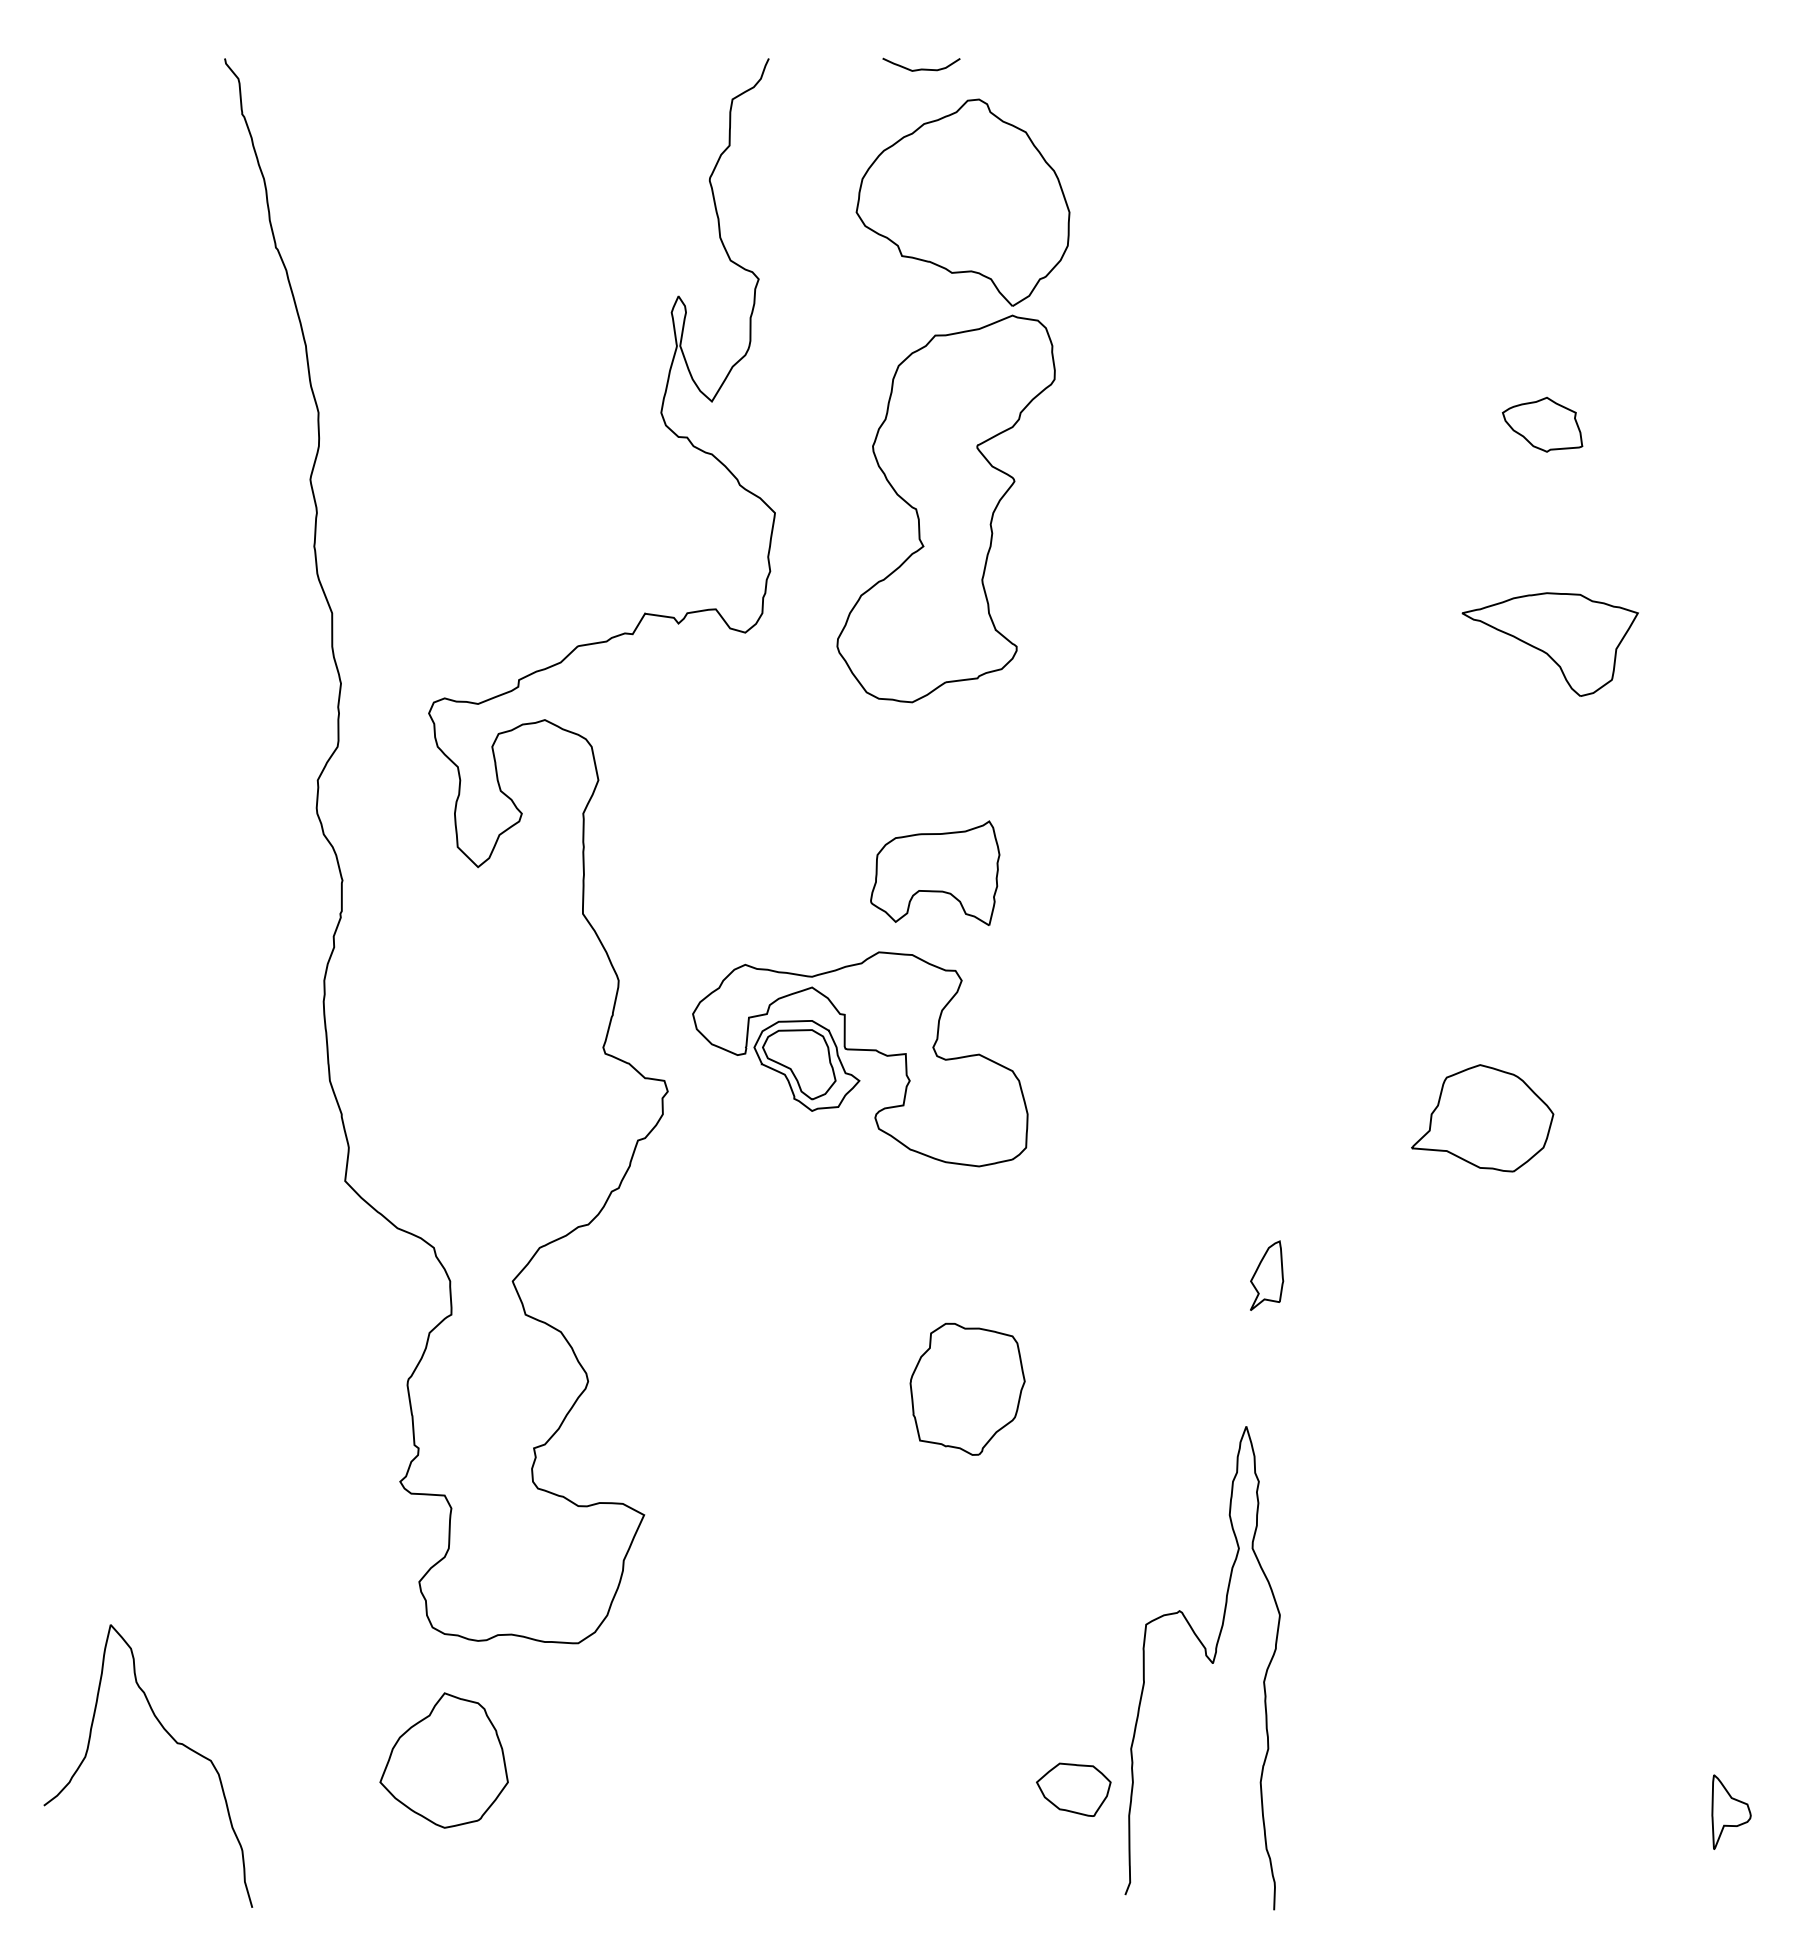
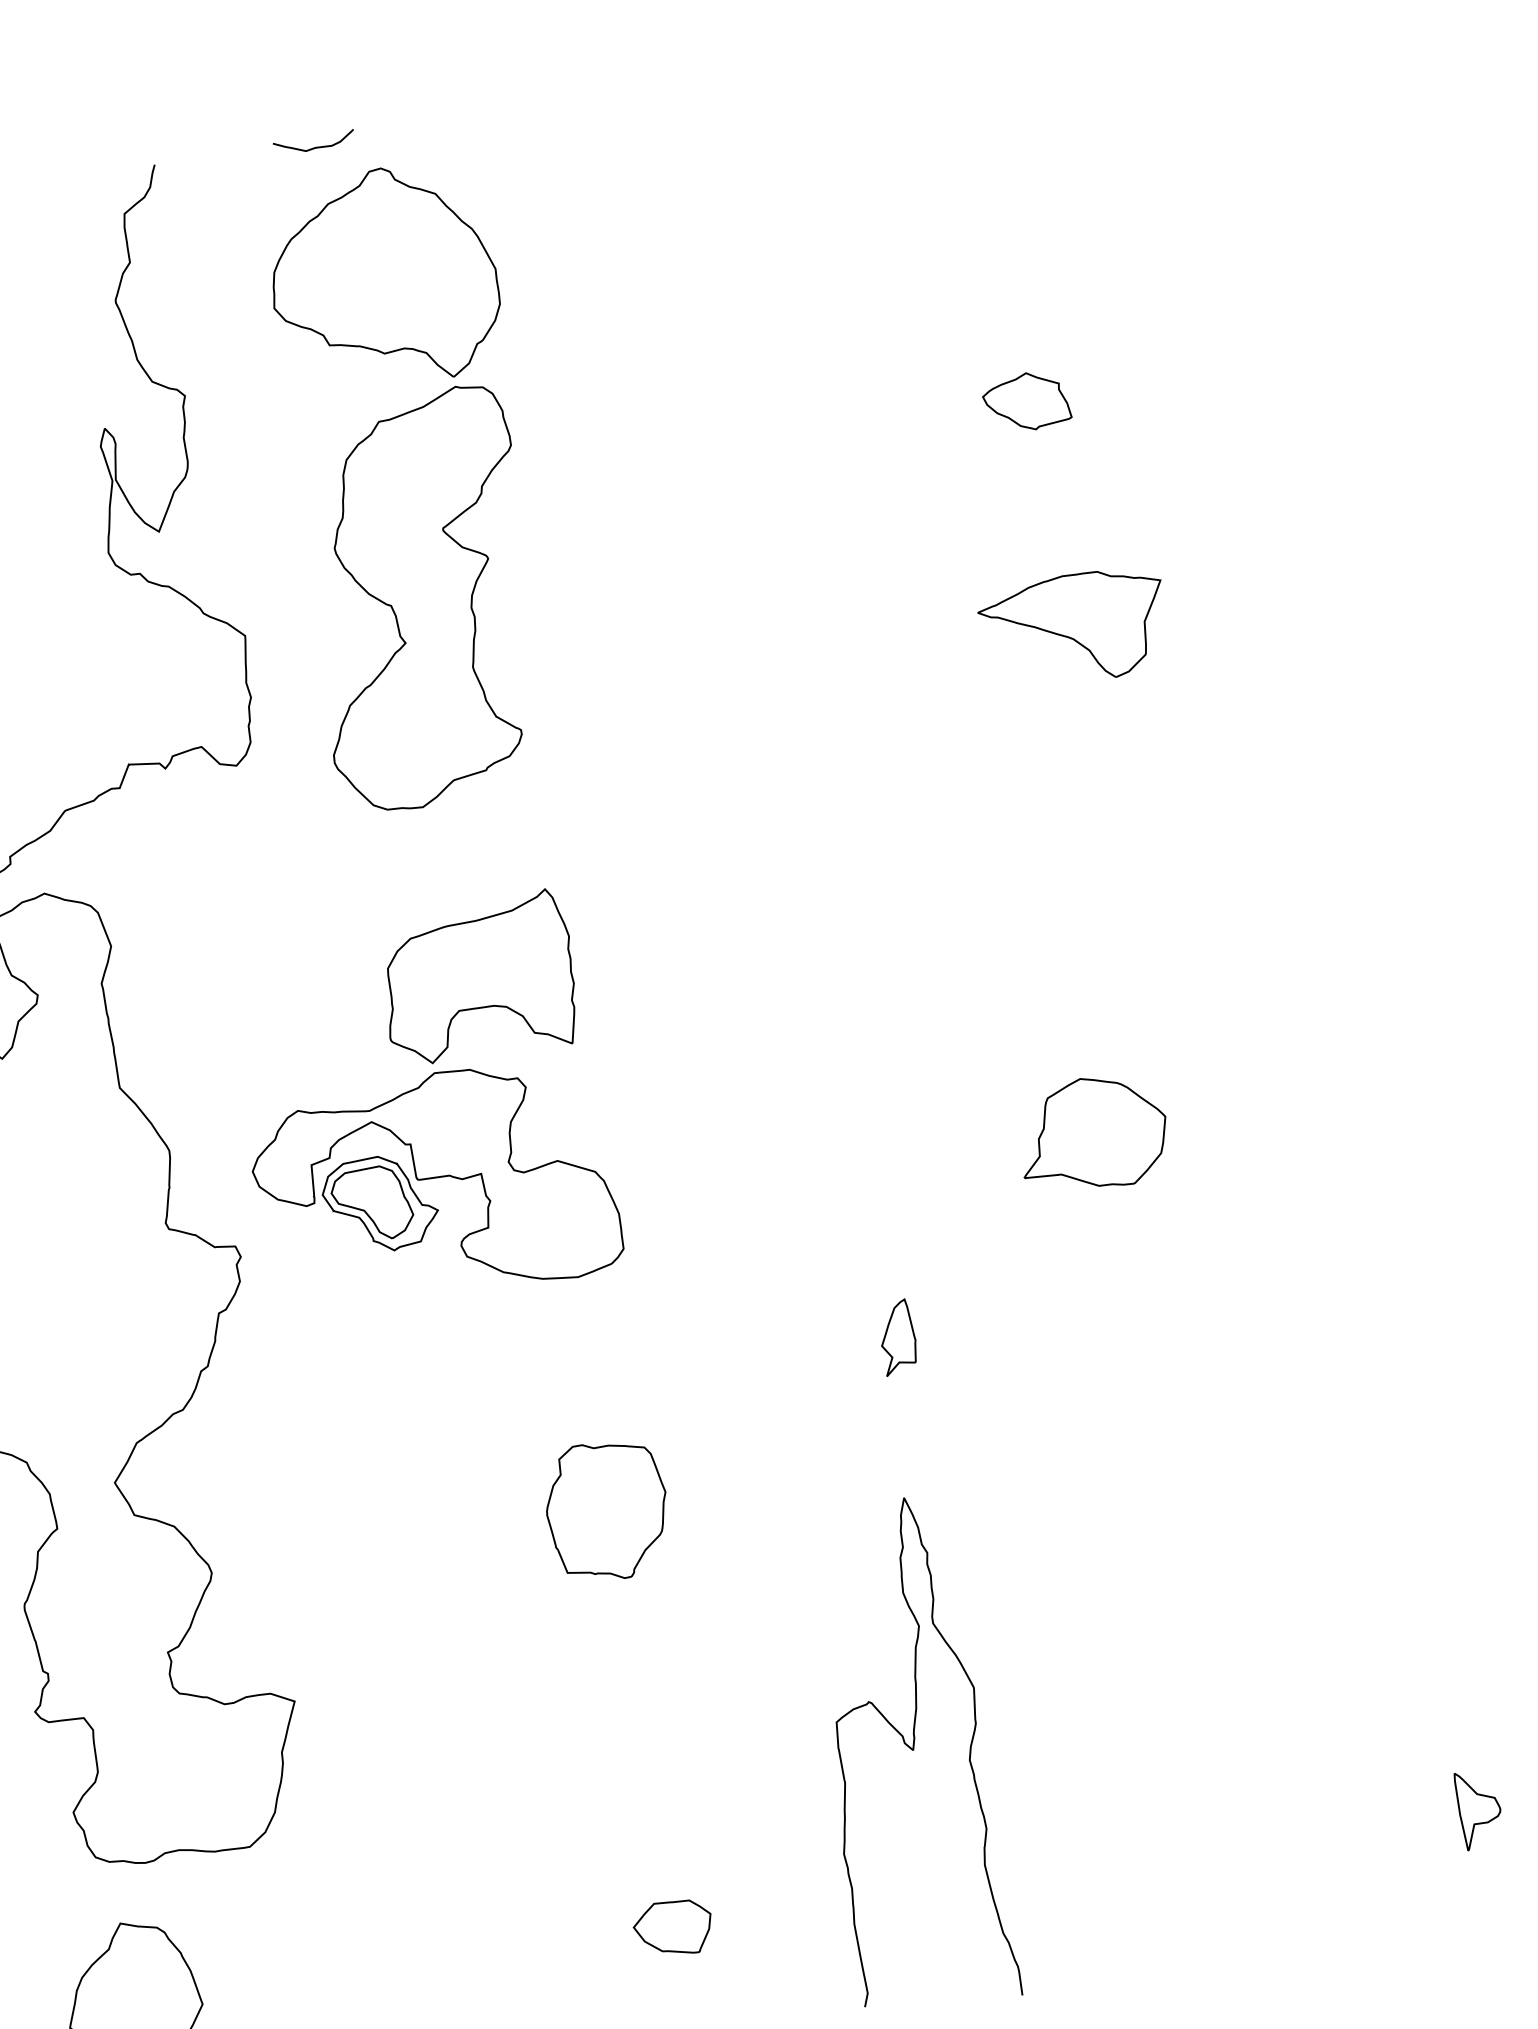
part: (934, 873) -> (477, 980), size x1.43
part: (1073, 1789) -> (673, 1928), moved

